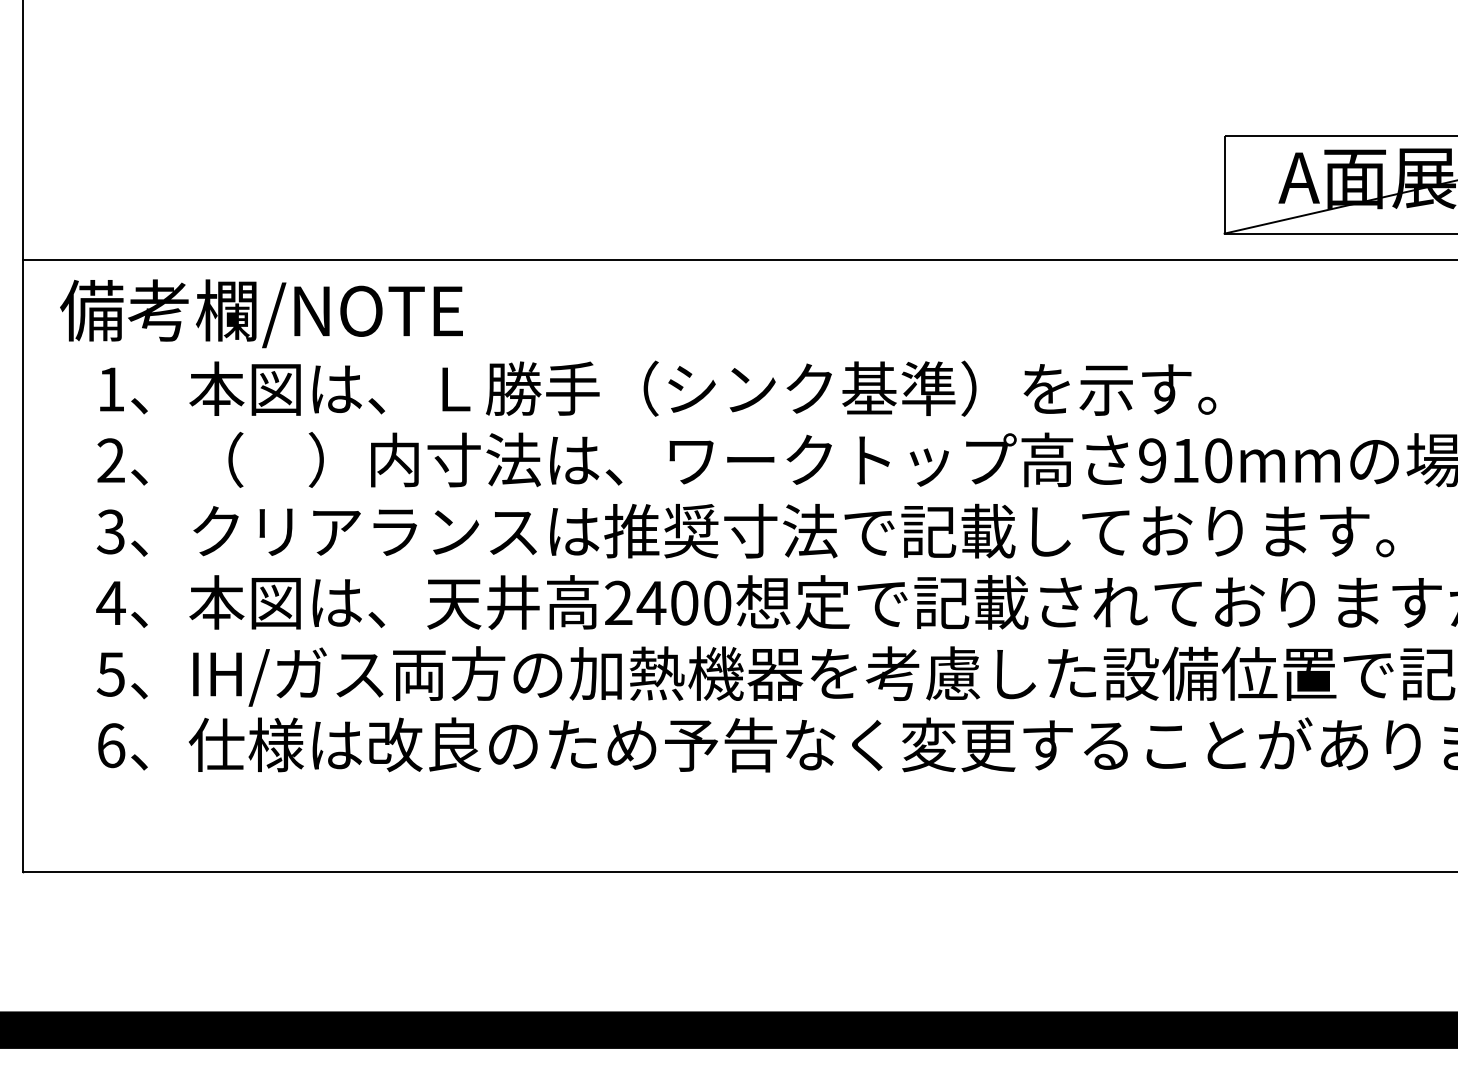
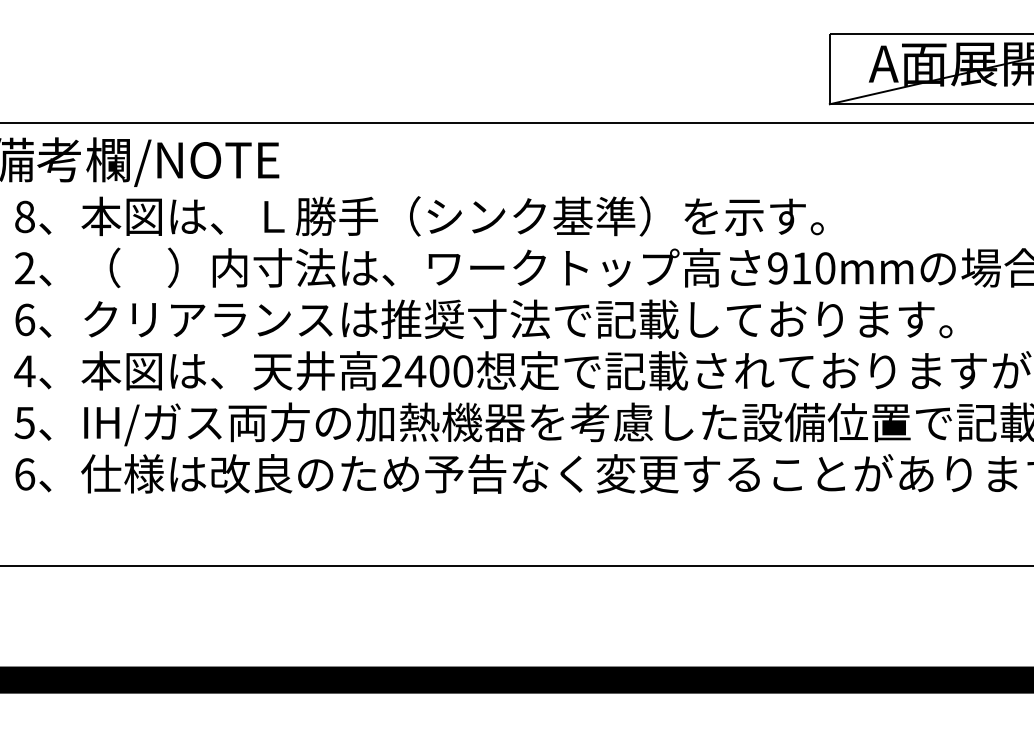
text: (111, 389) -> (25, 216), 1 -> 8
text: (110, 531) -> (24, 319), 3 -> 6

